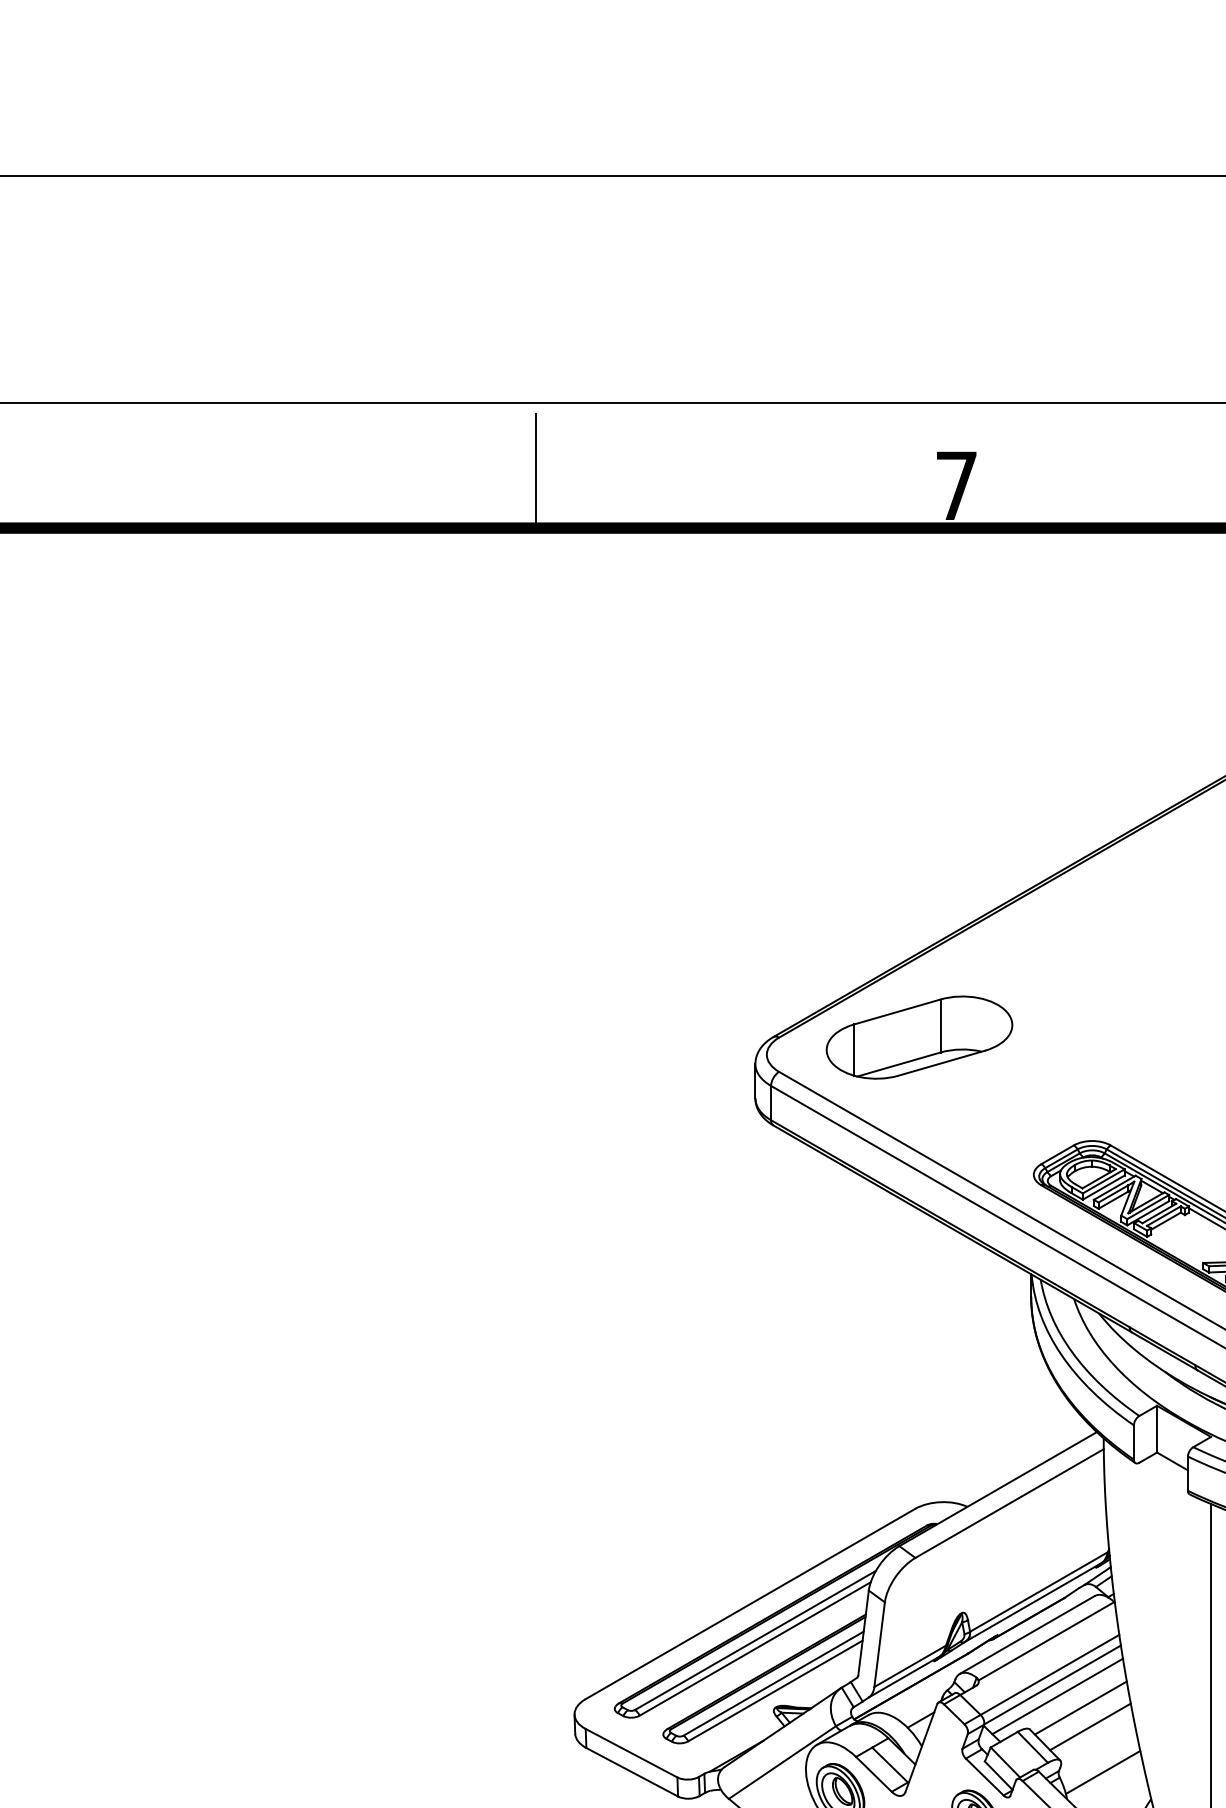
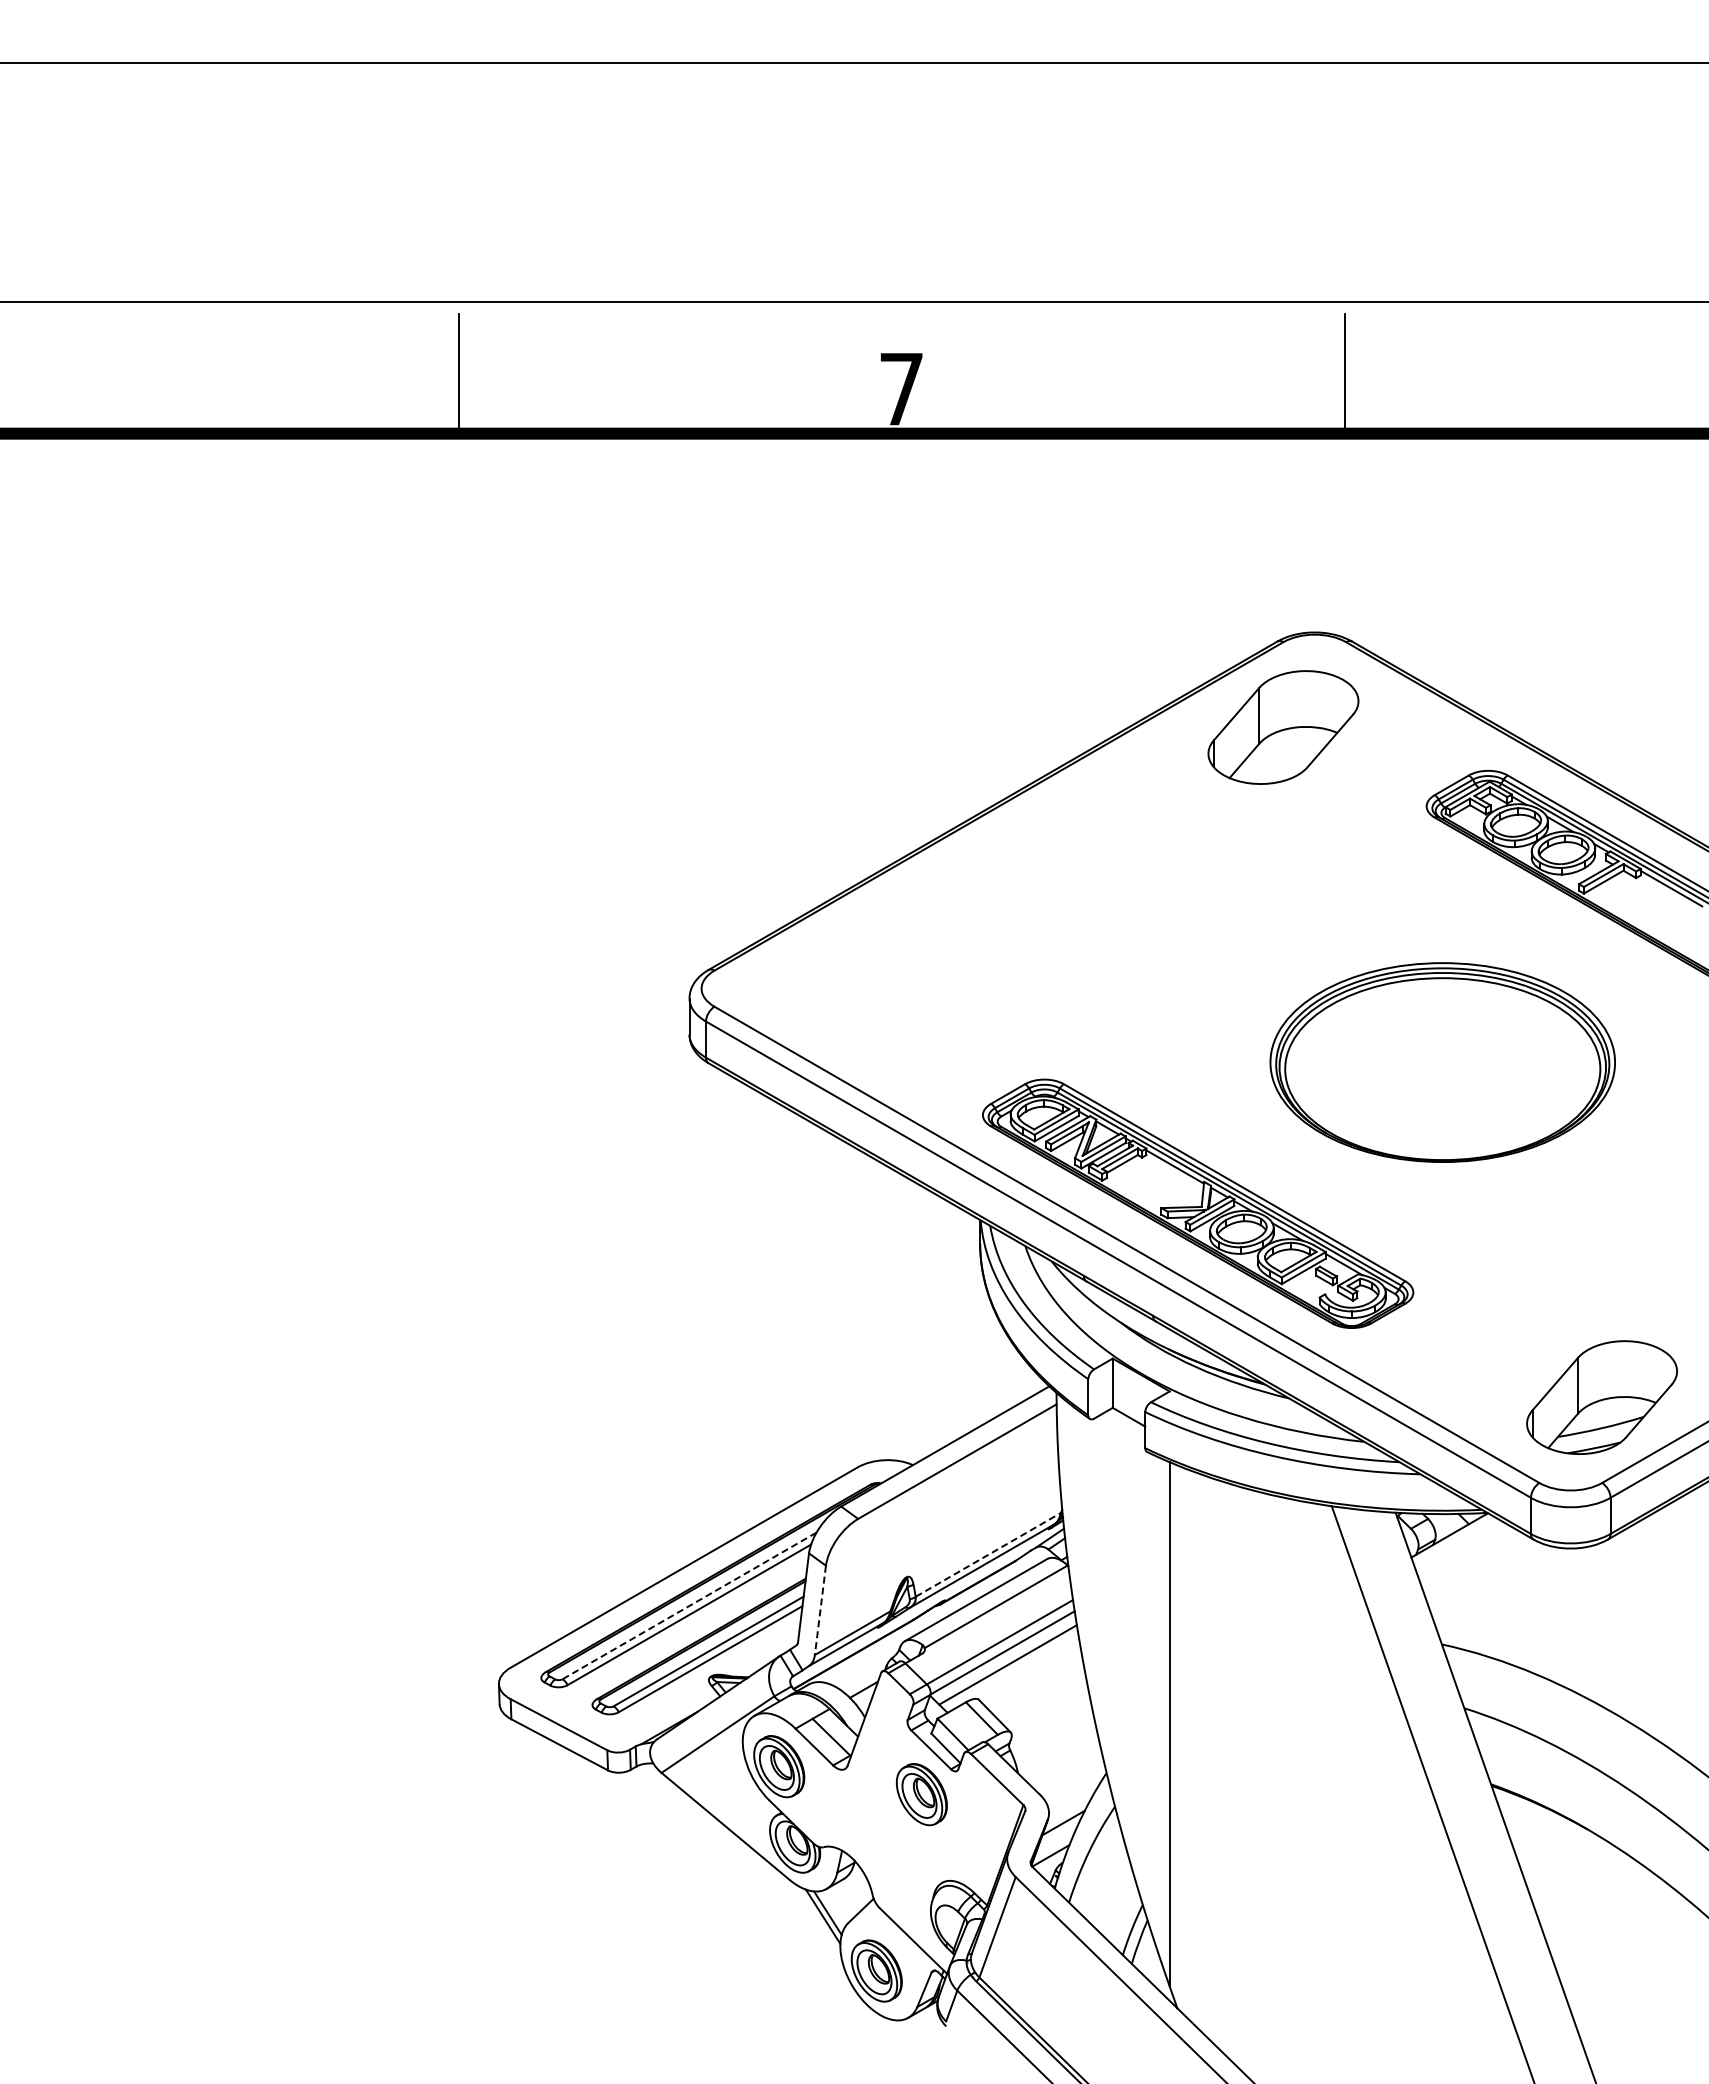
part: (919, 1037) -> (862, 970), removed
line: (1039, 1591) -> (988, 1554), solid -> dashed
line: (755, 1640) -> (689, 1605), solid -> dashed
line: (879, 1644) -> (820, 1610), solid -> dashed
line: (1080, 1708) -> (1032, 1677), removed
line: (1090, 1726) -> (1042, 1696), removed
line: (1102, 1771) -> (1055, 1744), removed

